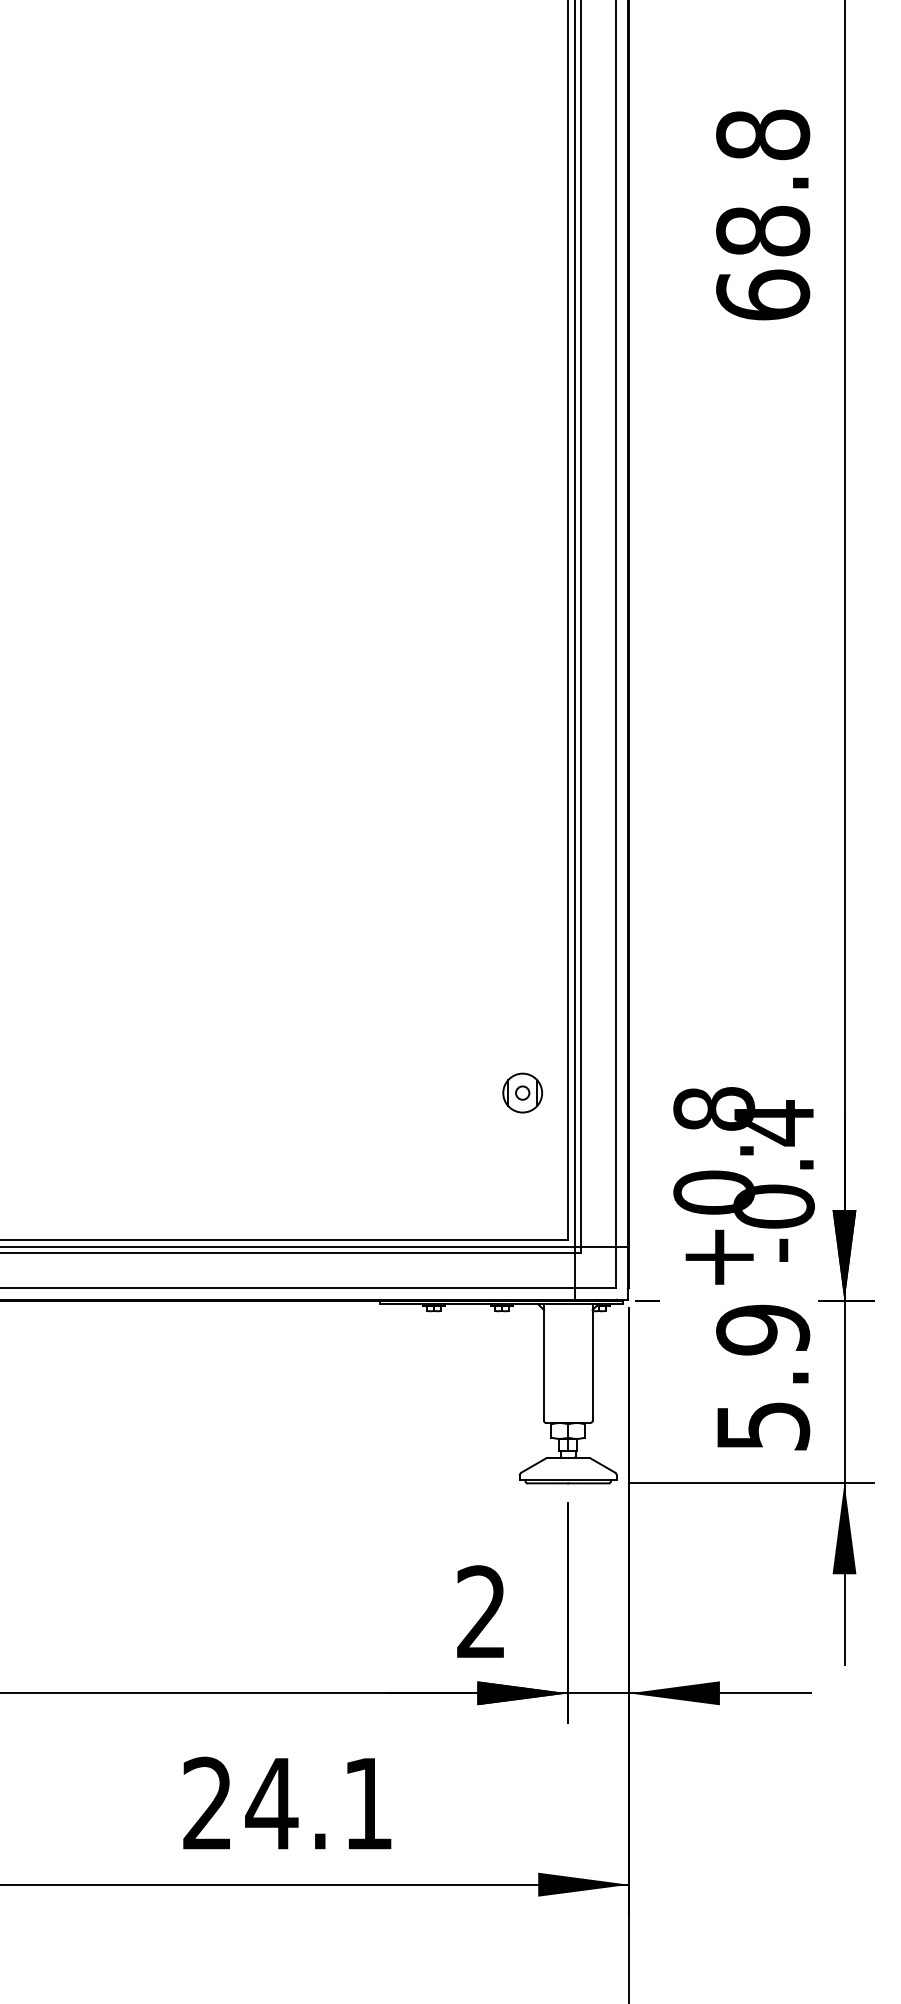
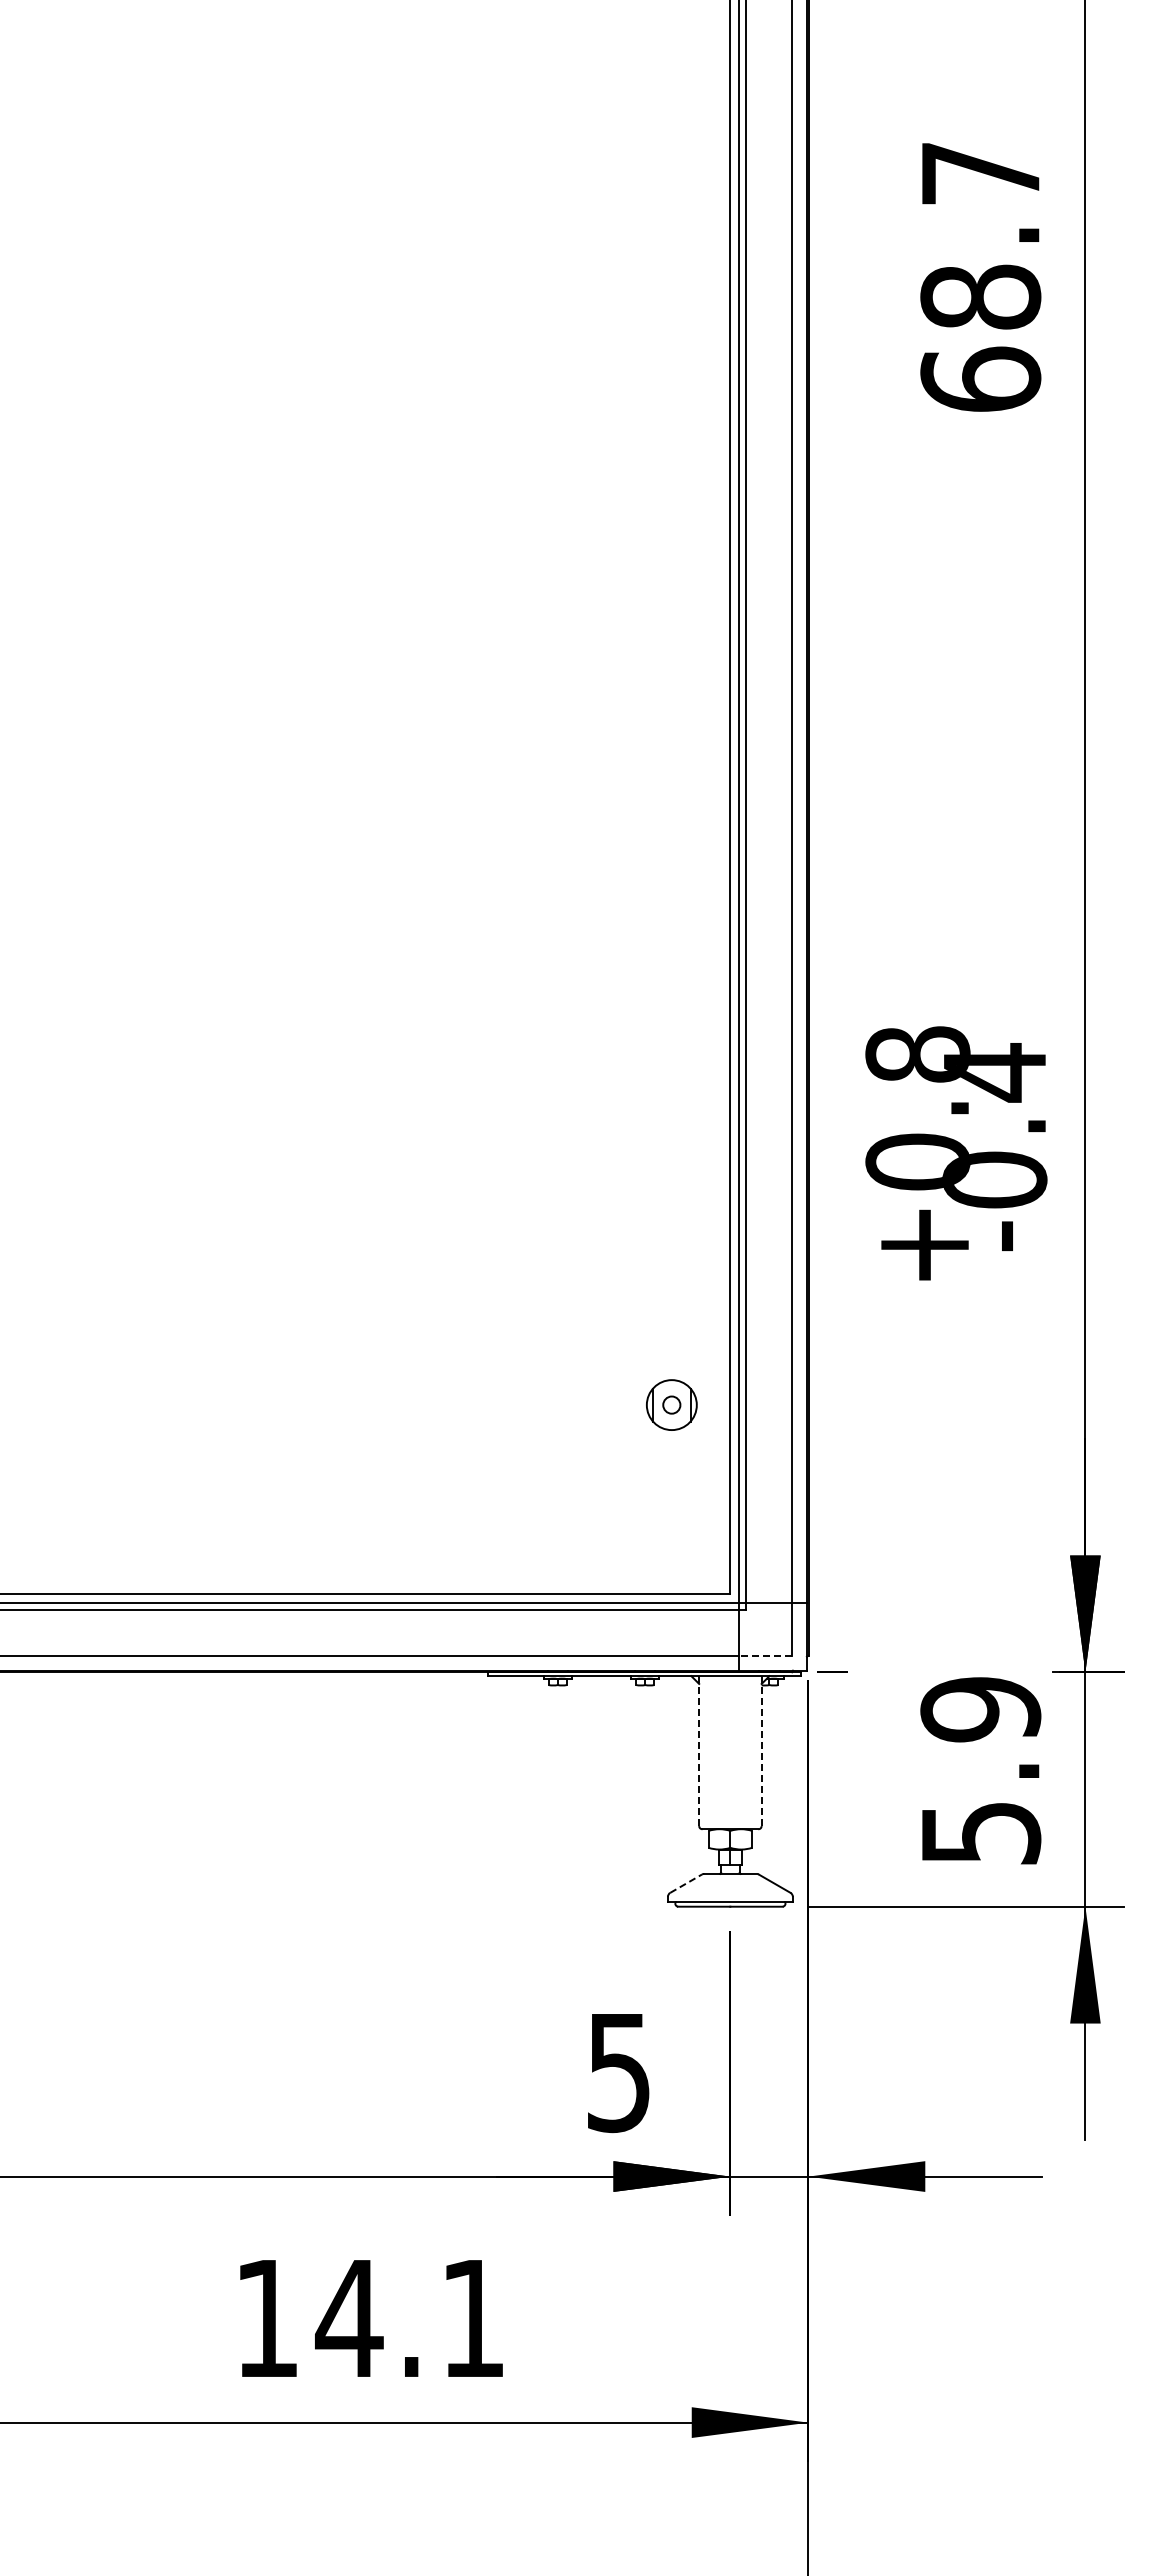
text: (762, 134) -> (980, 173), 68.8 -> 68.7
text: (744, 1185) -> (956, 1153), moved
line: (595, 1287) -> (765, 1655), solid -> dashed
line: (544, 1362) -> (699, 1751), solid -> dashed
line: (592, 1362) -> (761, 1751), solid -> dashed
line: (534, 1465) -> (686, 1883), solid -> dashed
text: (481, 1612) -> (618, 2072), 2 -> 5
text: (206, 1802) -> (265, 2317), 24.1 -> 14.1

